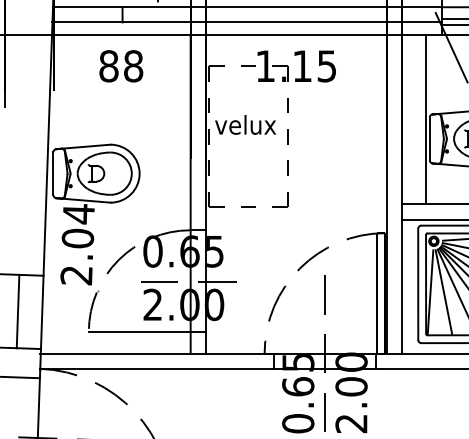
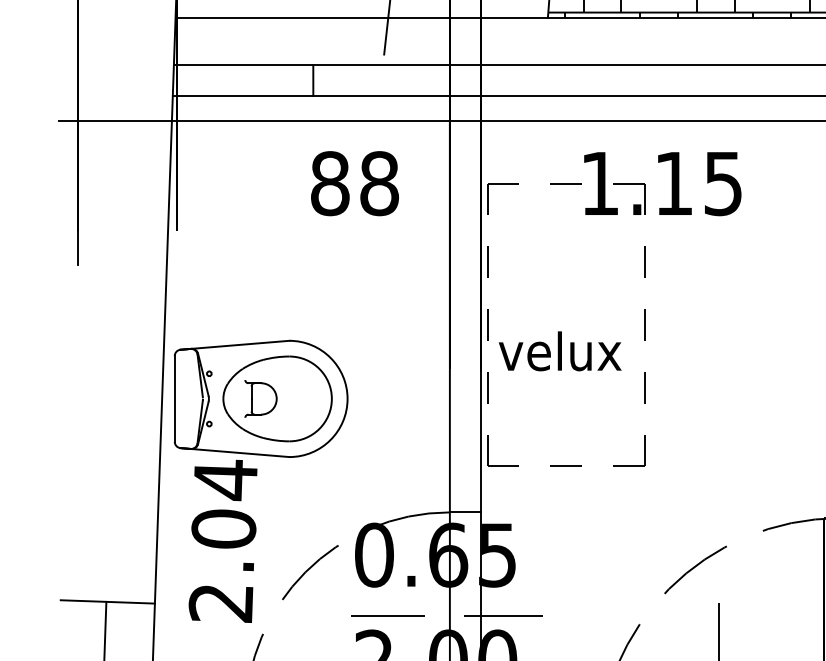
text: (121, 66) -> (355, 183), moved
text: (245, 124) -> (559, 350), moved

